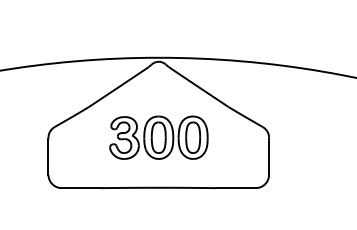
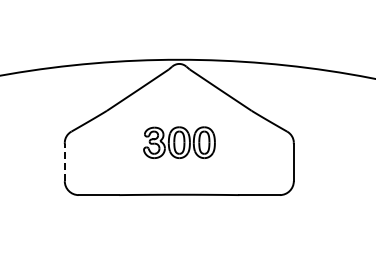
part: (158, 137) -> (179, 142), size x0.7
line: (48, 156) -> (64, 162), solid -> dashed

